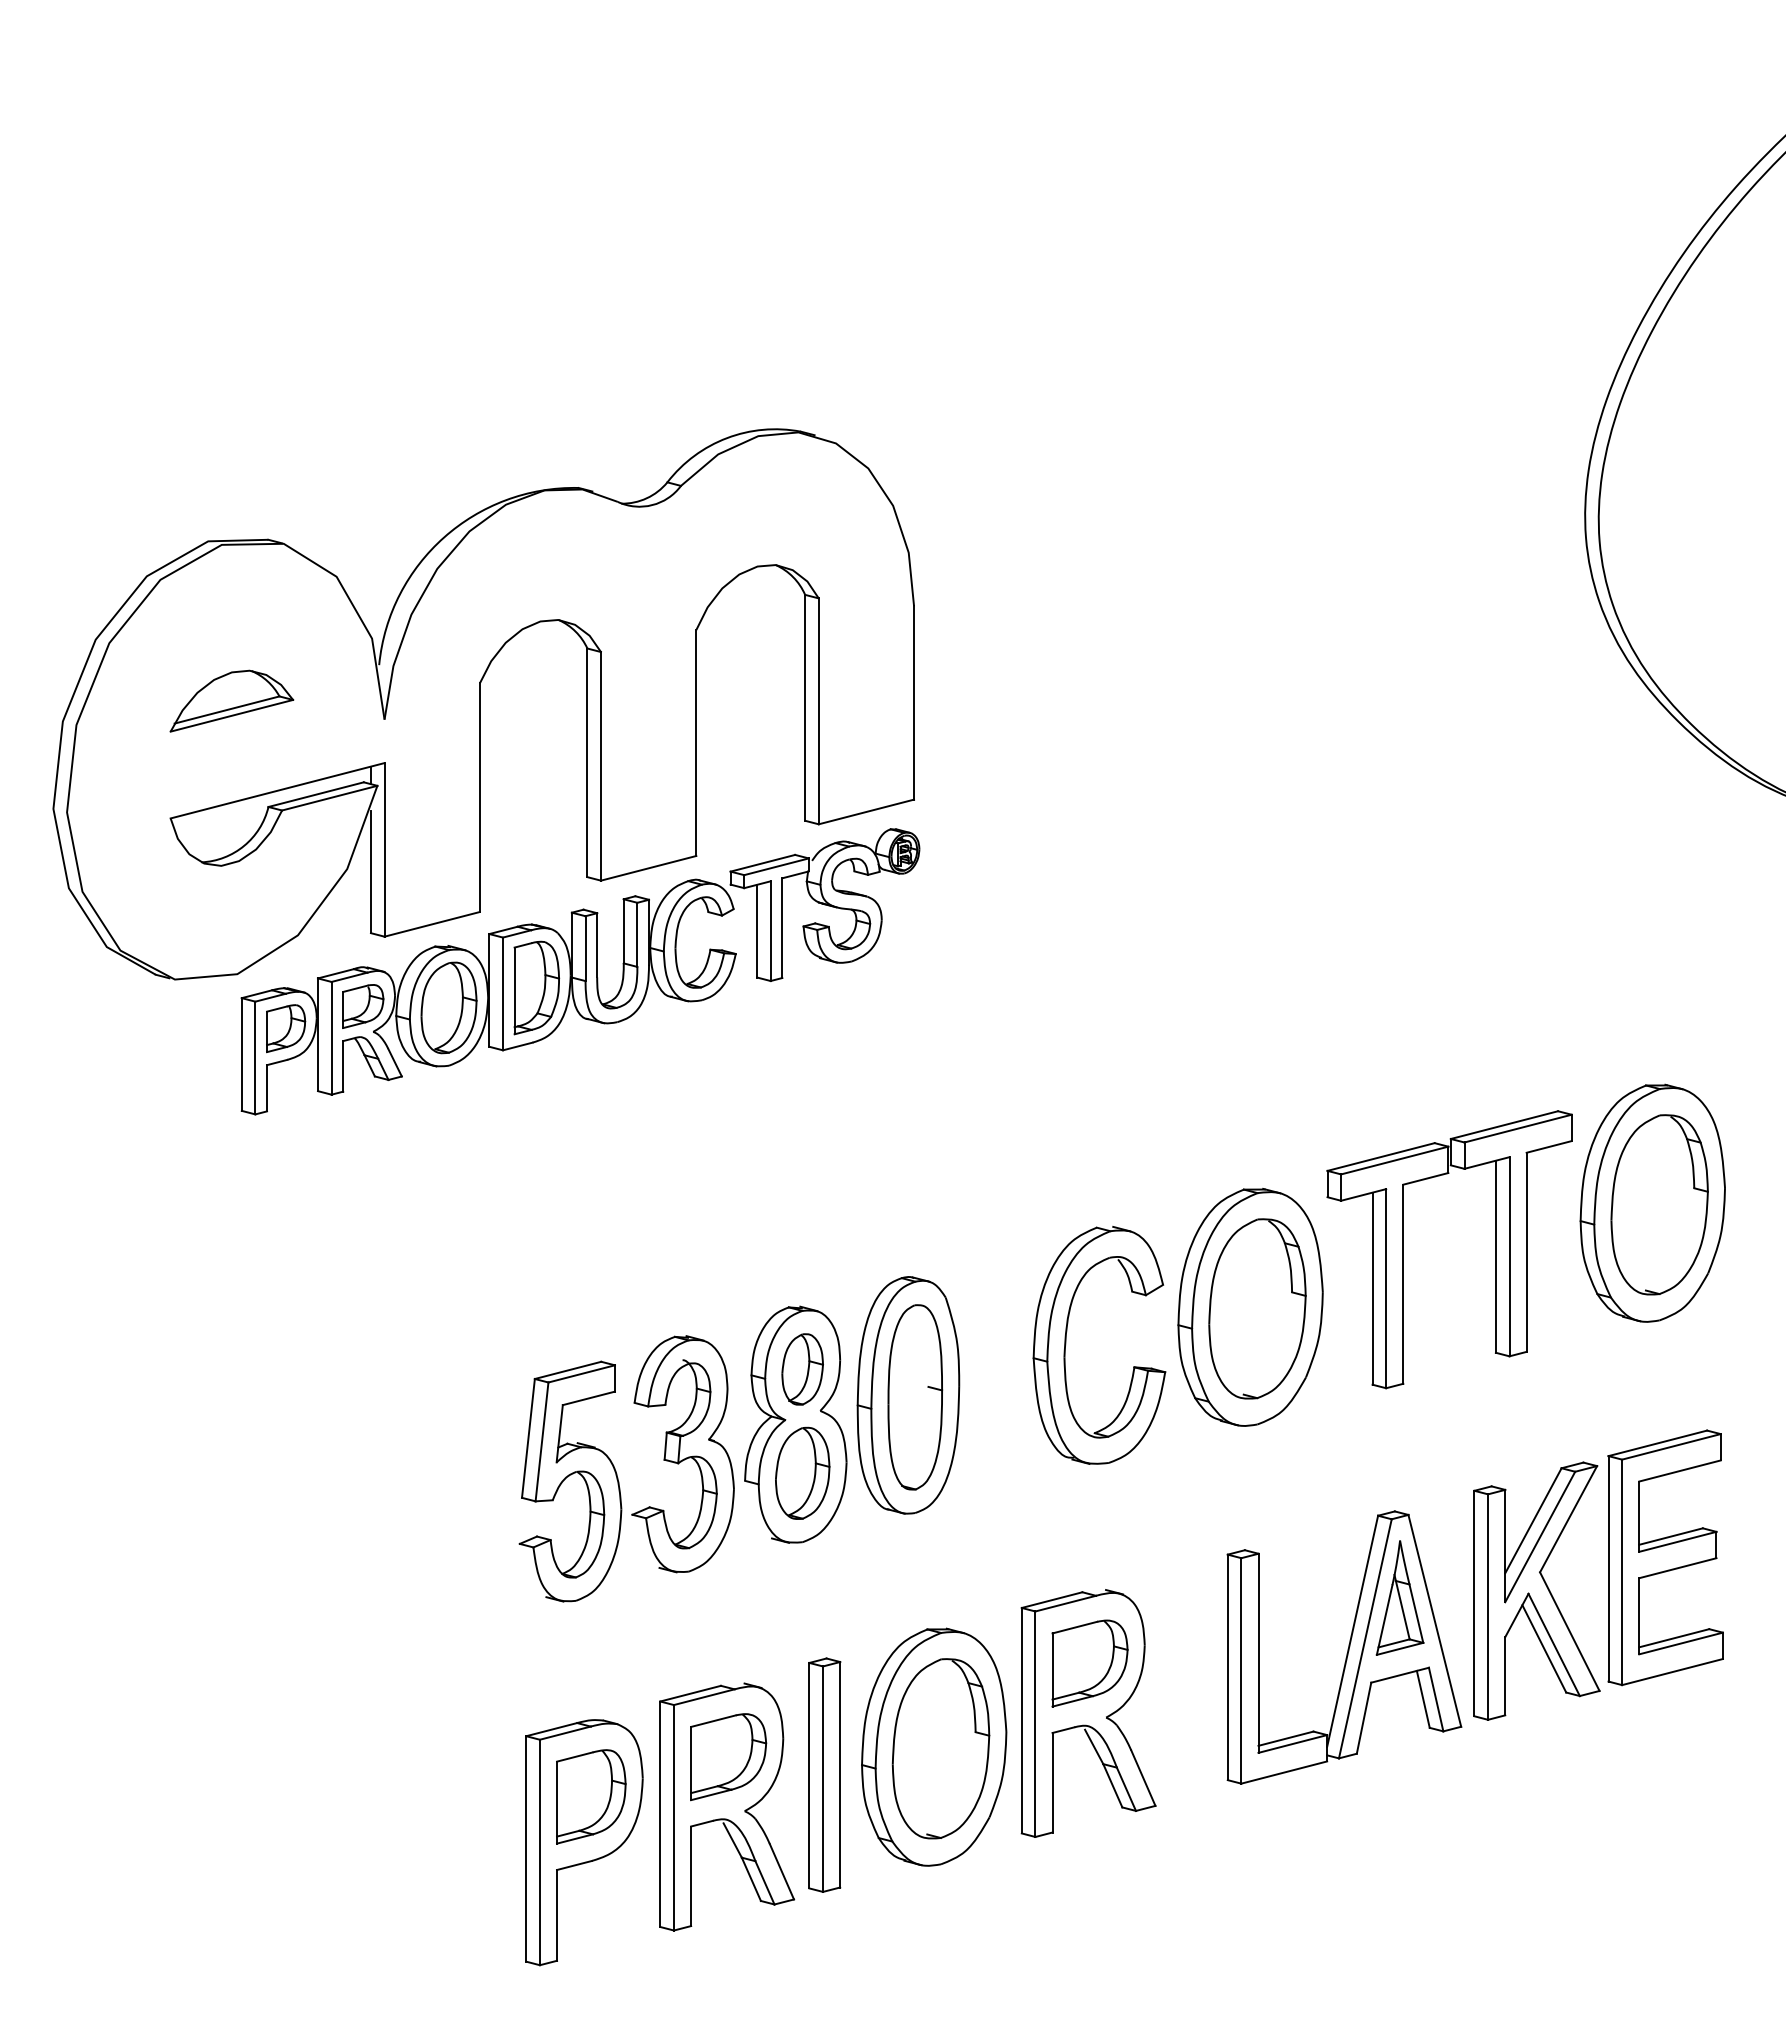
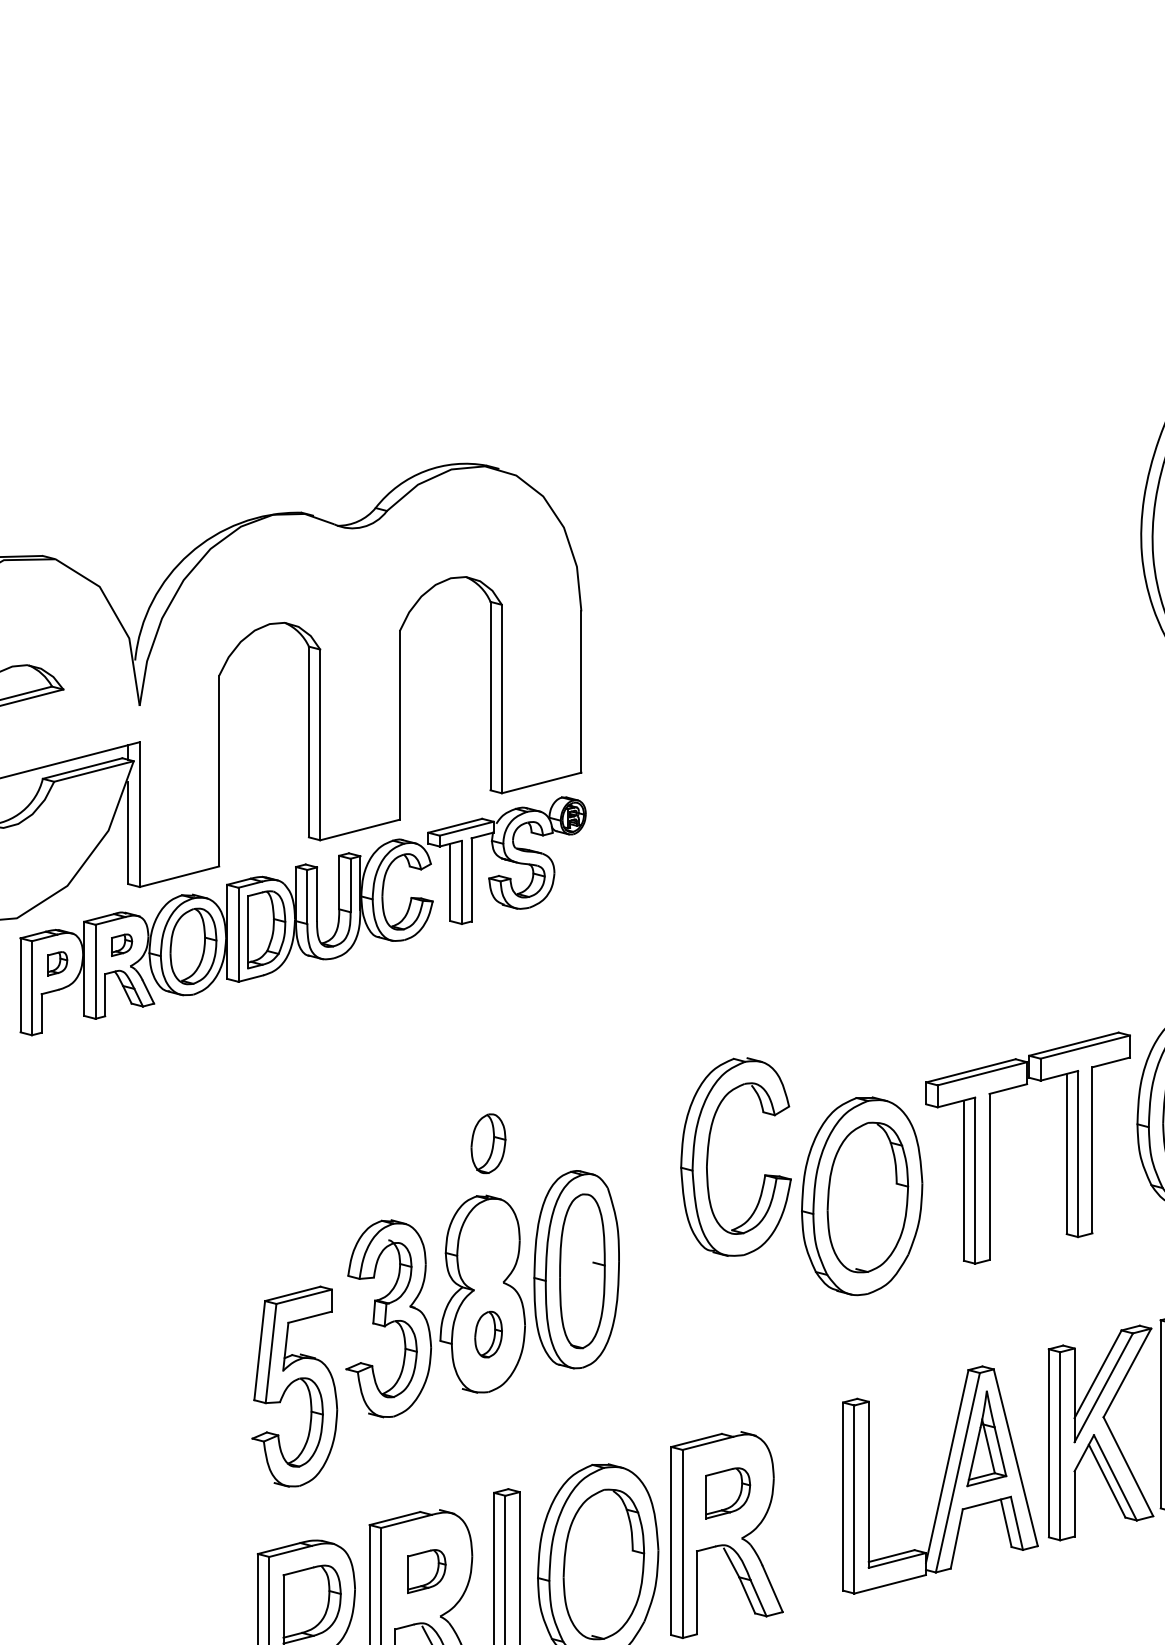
part: (363, 1006) -> (122, 945), size x0.6
part: (286, 1028) -> (57, 963), size x0.6
part: (1066, 1344) -> (708, 1156), moved
part: (802, 1369) -> (488, 1143), moved
part: (802, 1472) -> (488, 1334), size x0.6
part: (570, 1481) -> (294, 1386), moved
part: (1089, 1663) -> (727, 1493), size x0.7
part: (728, 1757) -> (426, 1571), size x0.6

